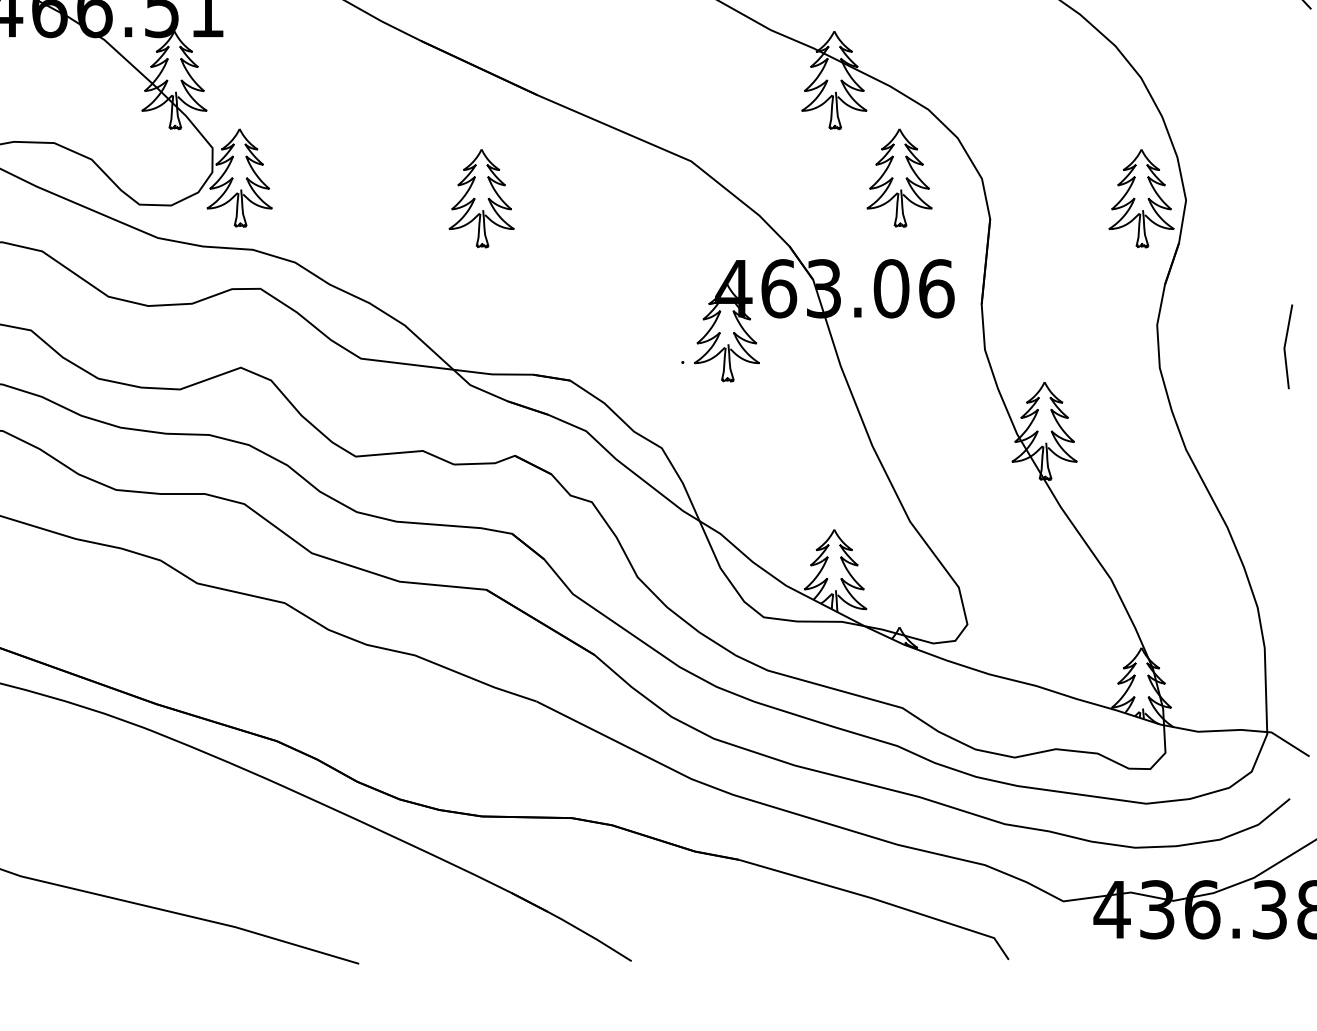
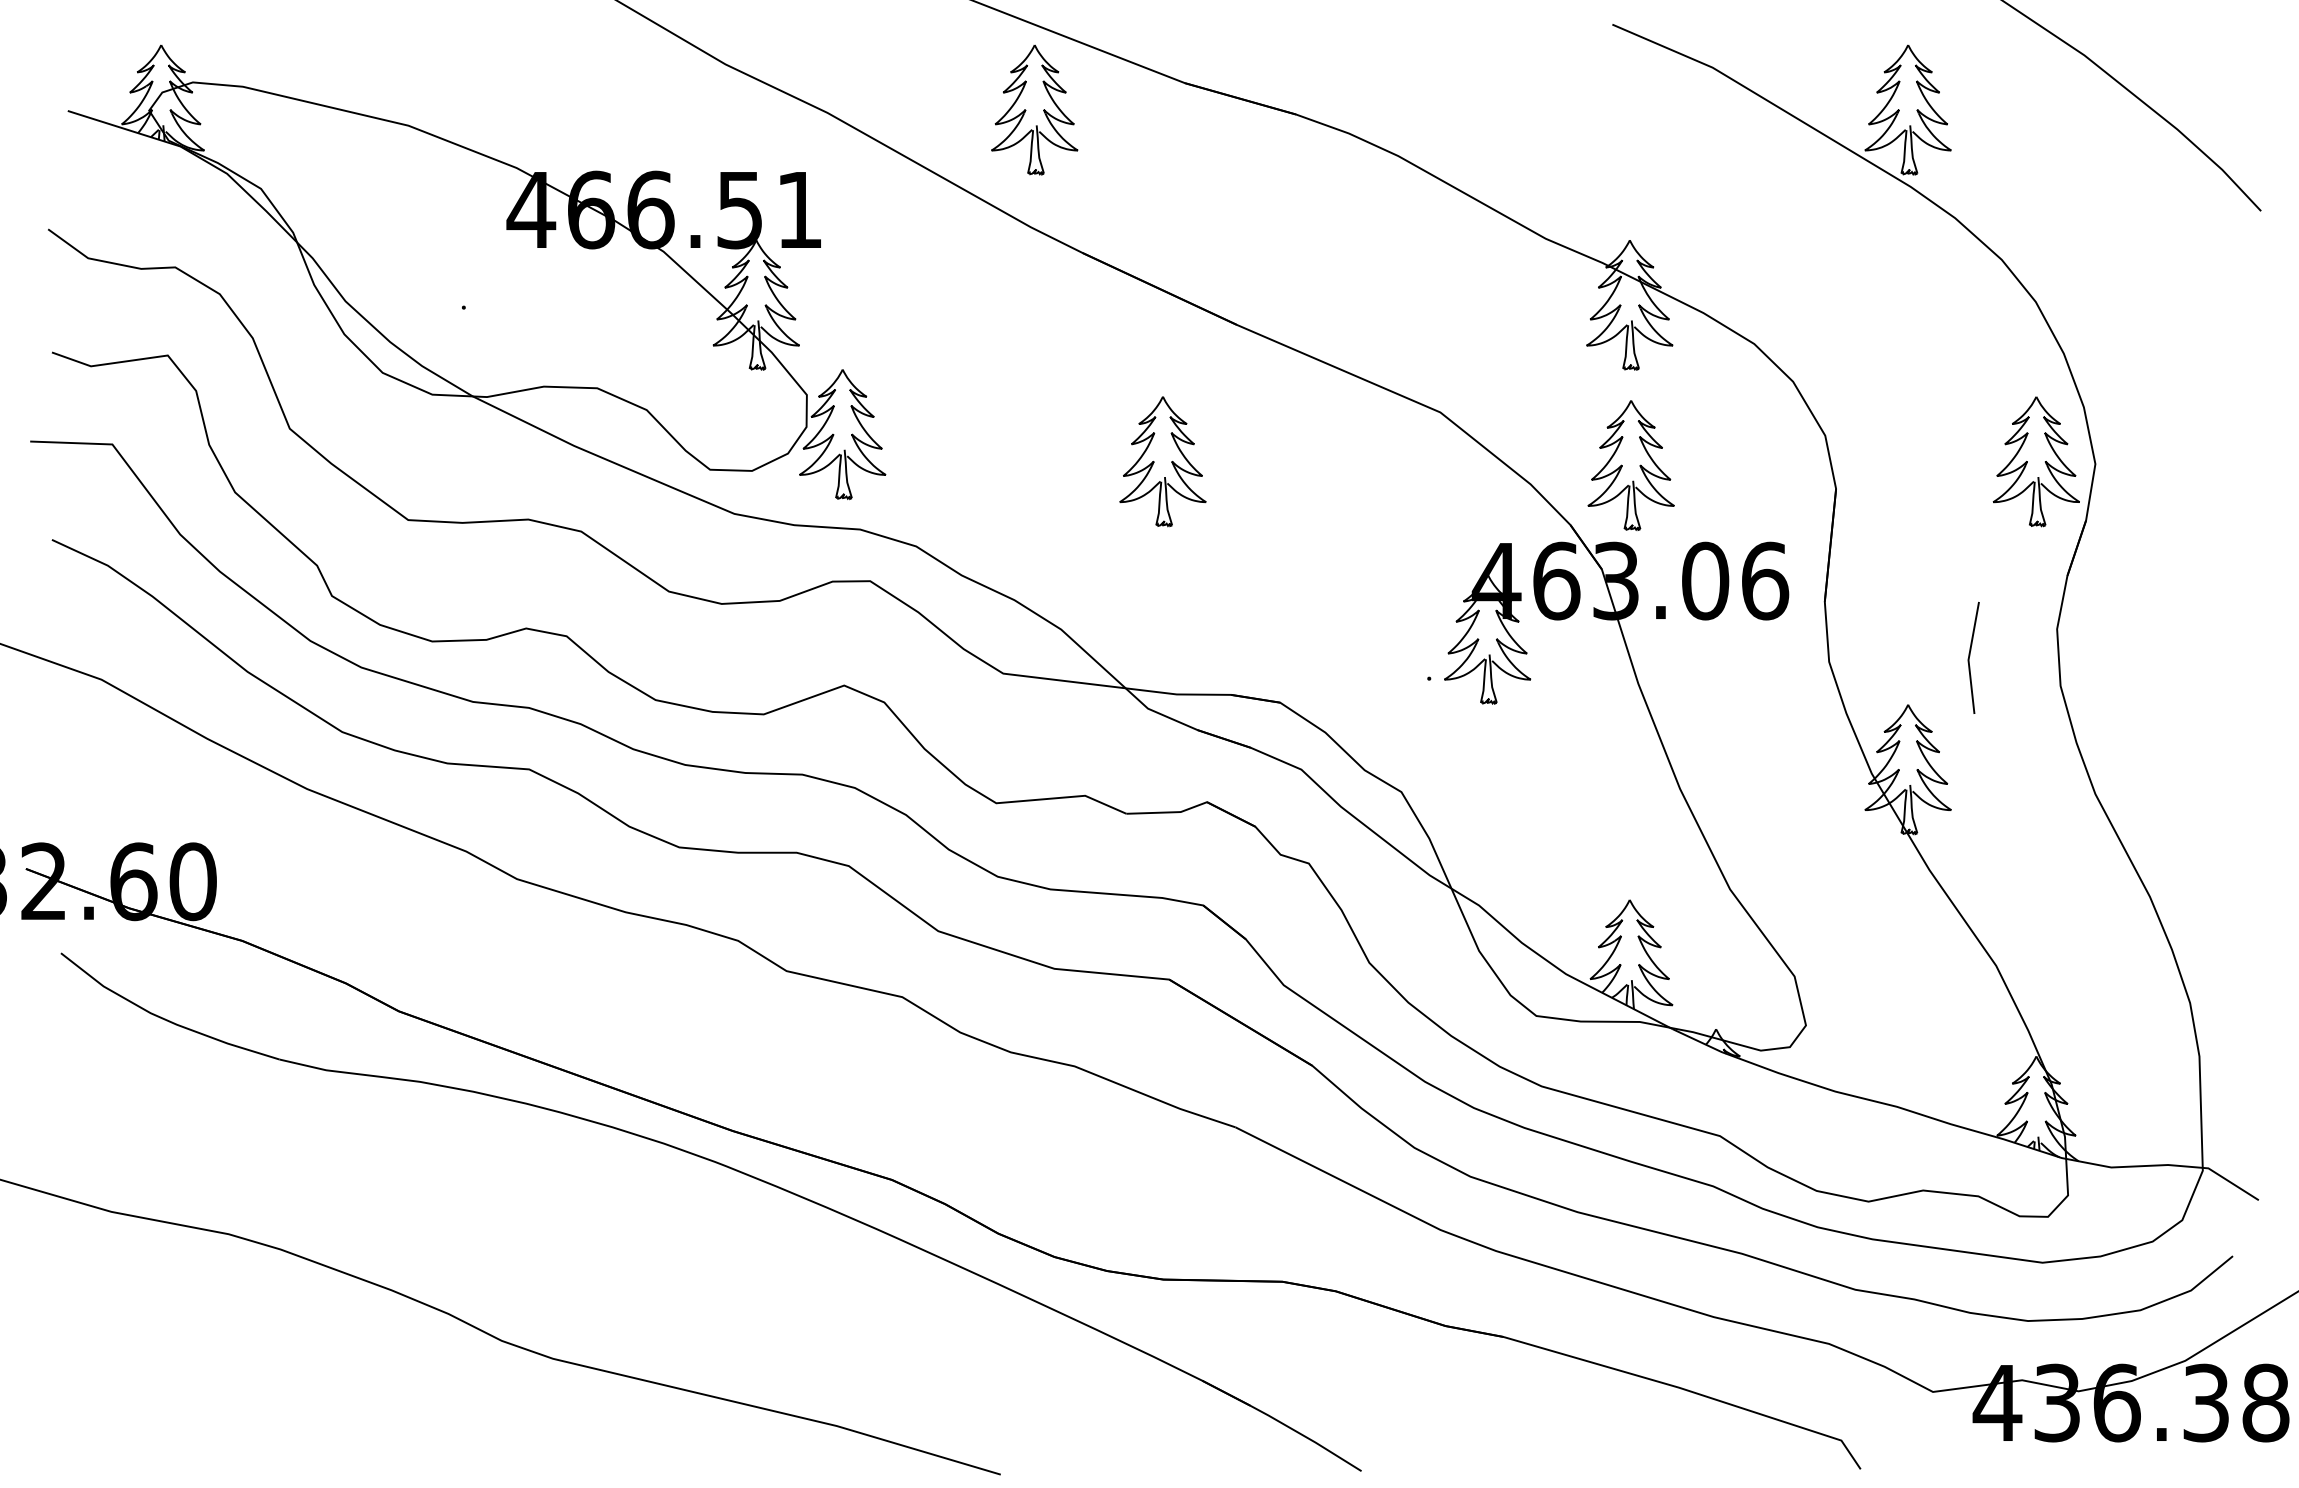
part: (899, 178) -> (1630, 465), moved
line: (1285, 345) -> (1970, 656), moved

